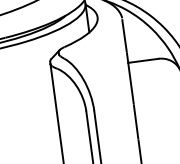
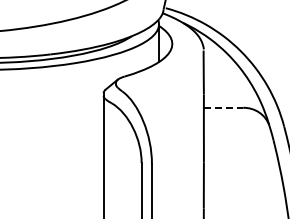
line: (143, 60) -> (223, 107), solid -> dashed

